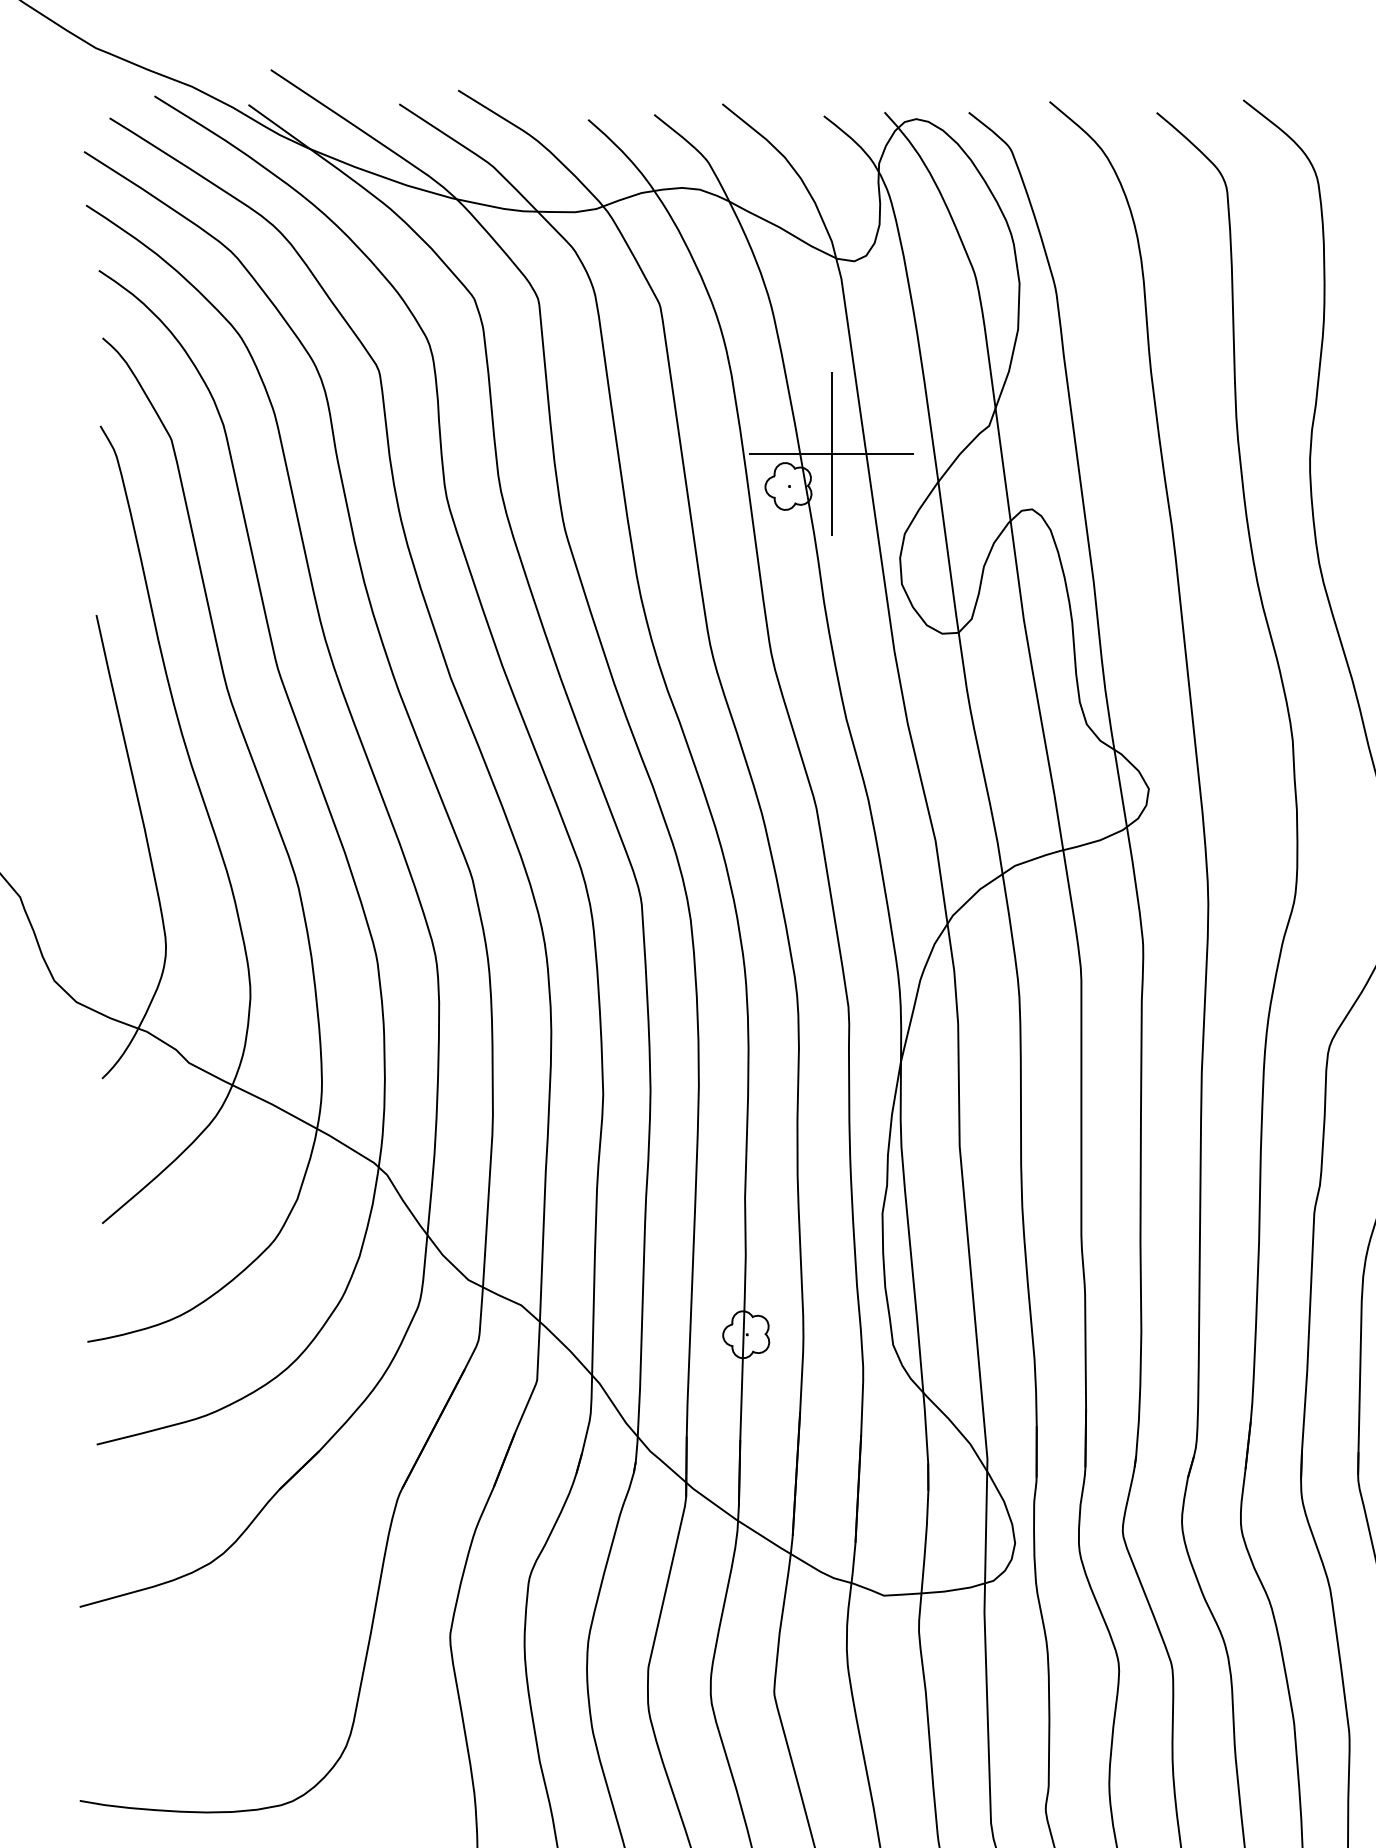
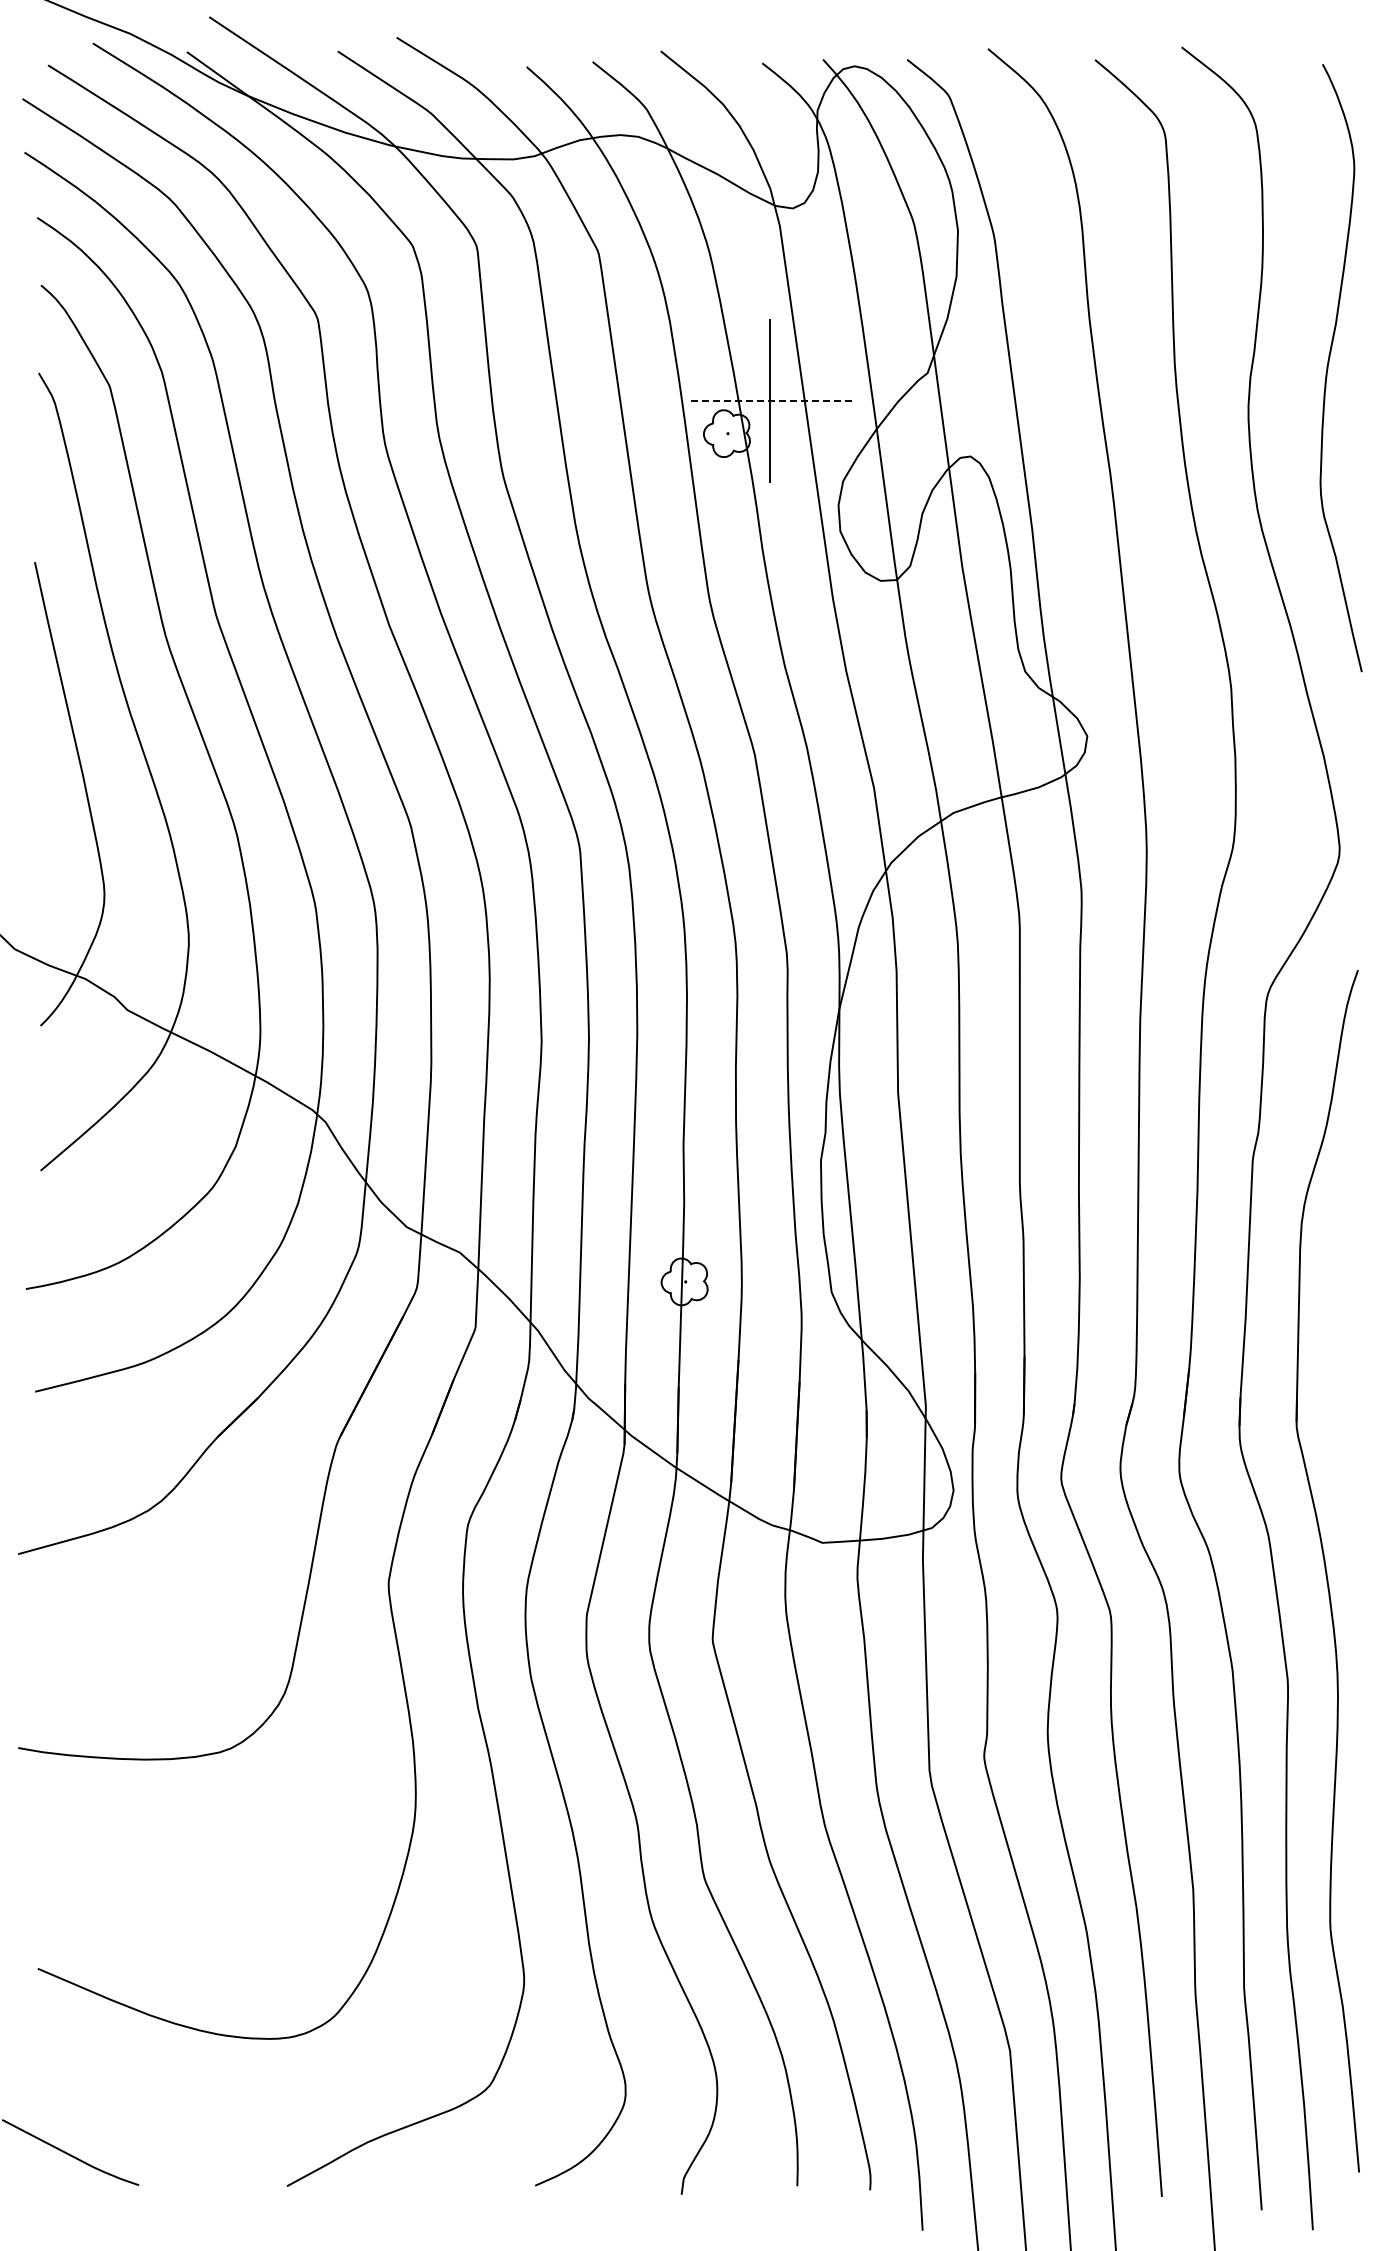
line: (831, 454) -> (769, 401), solid -> dashed

